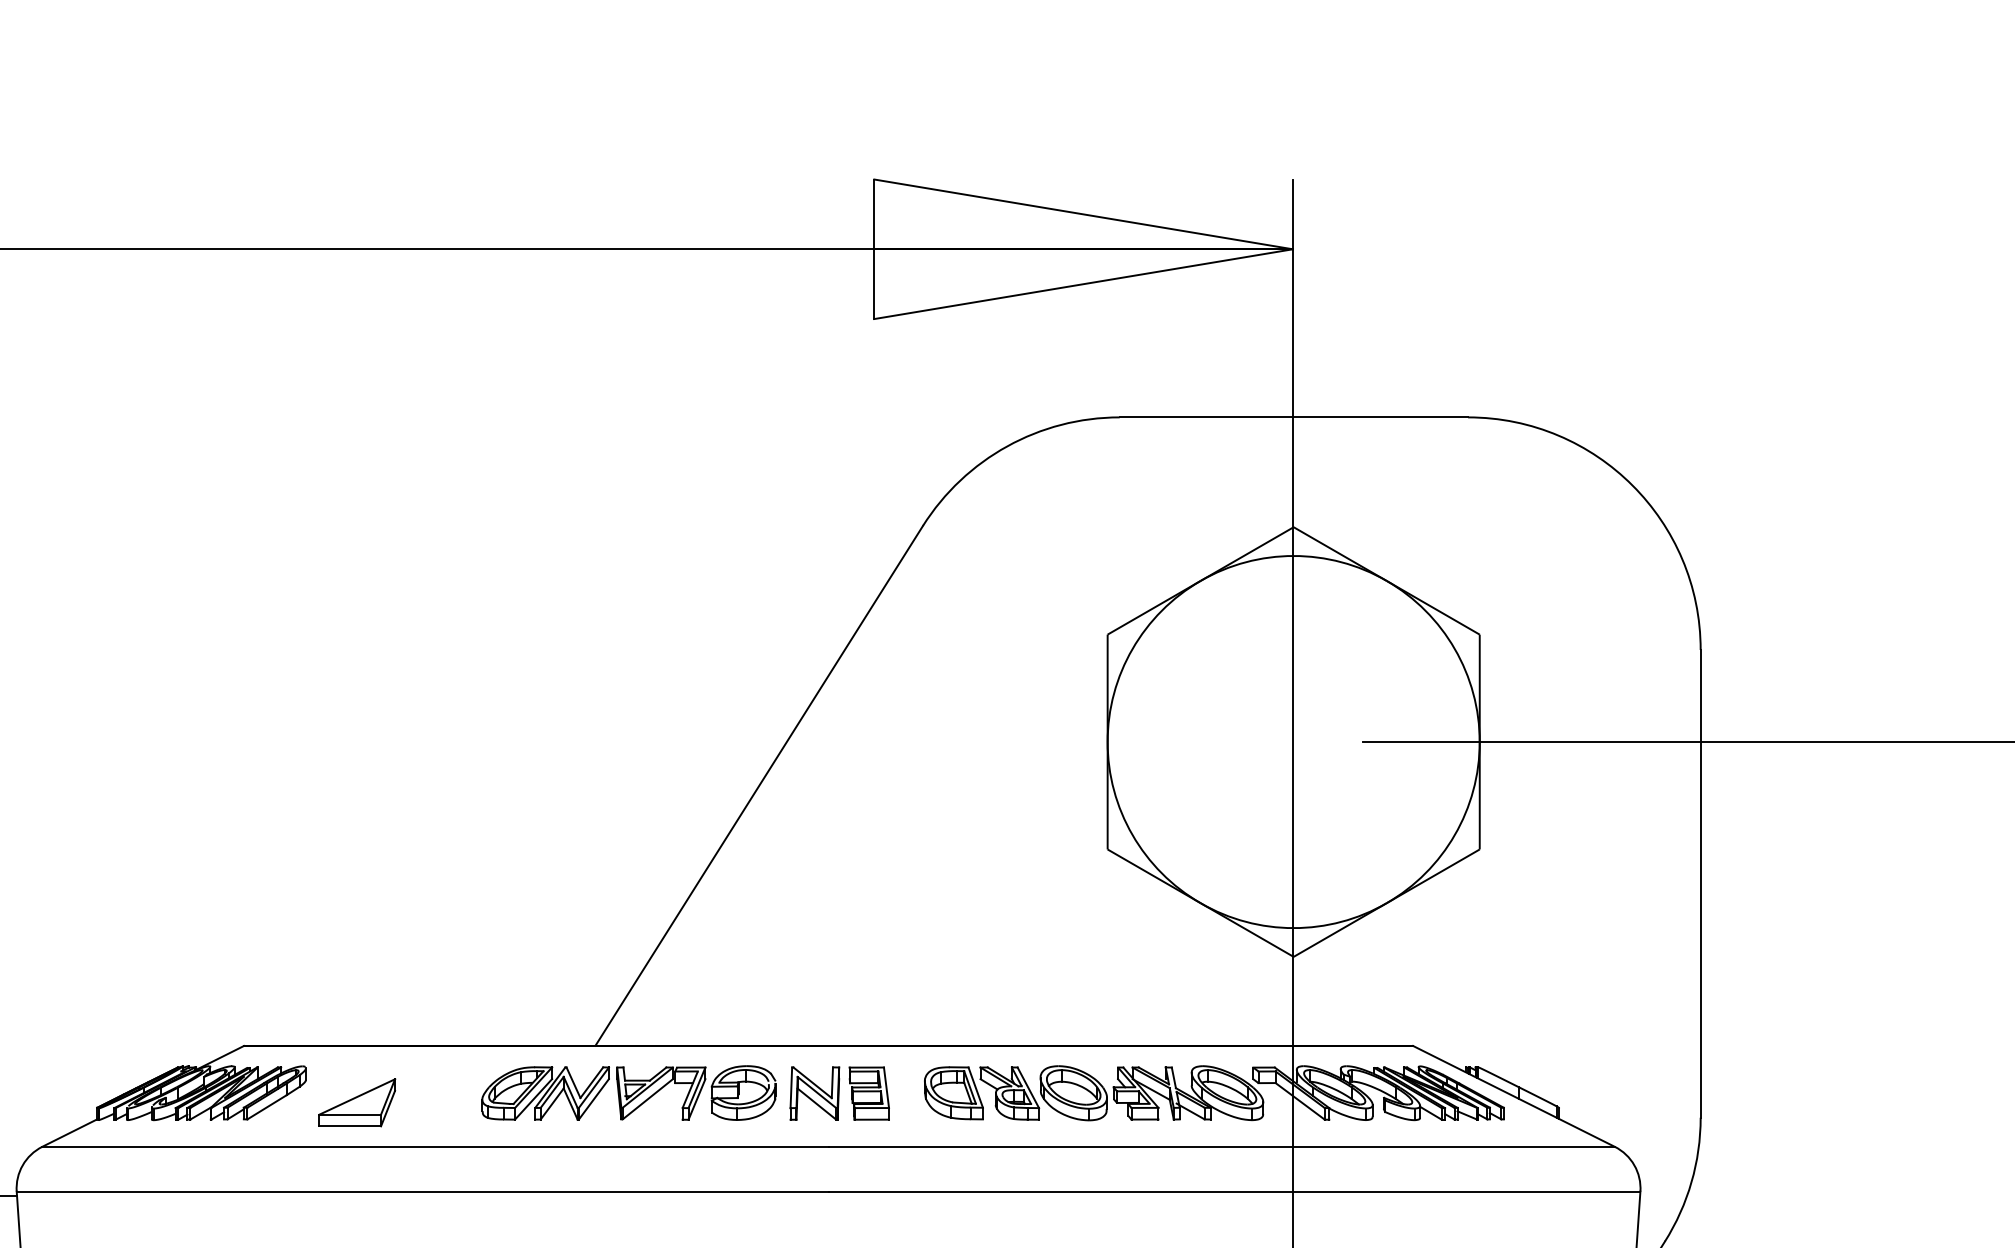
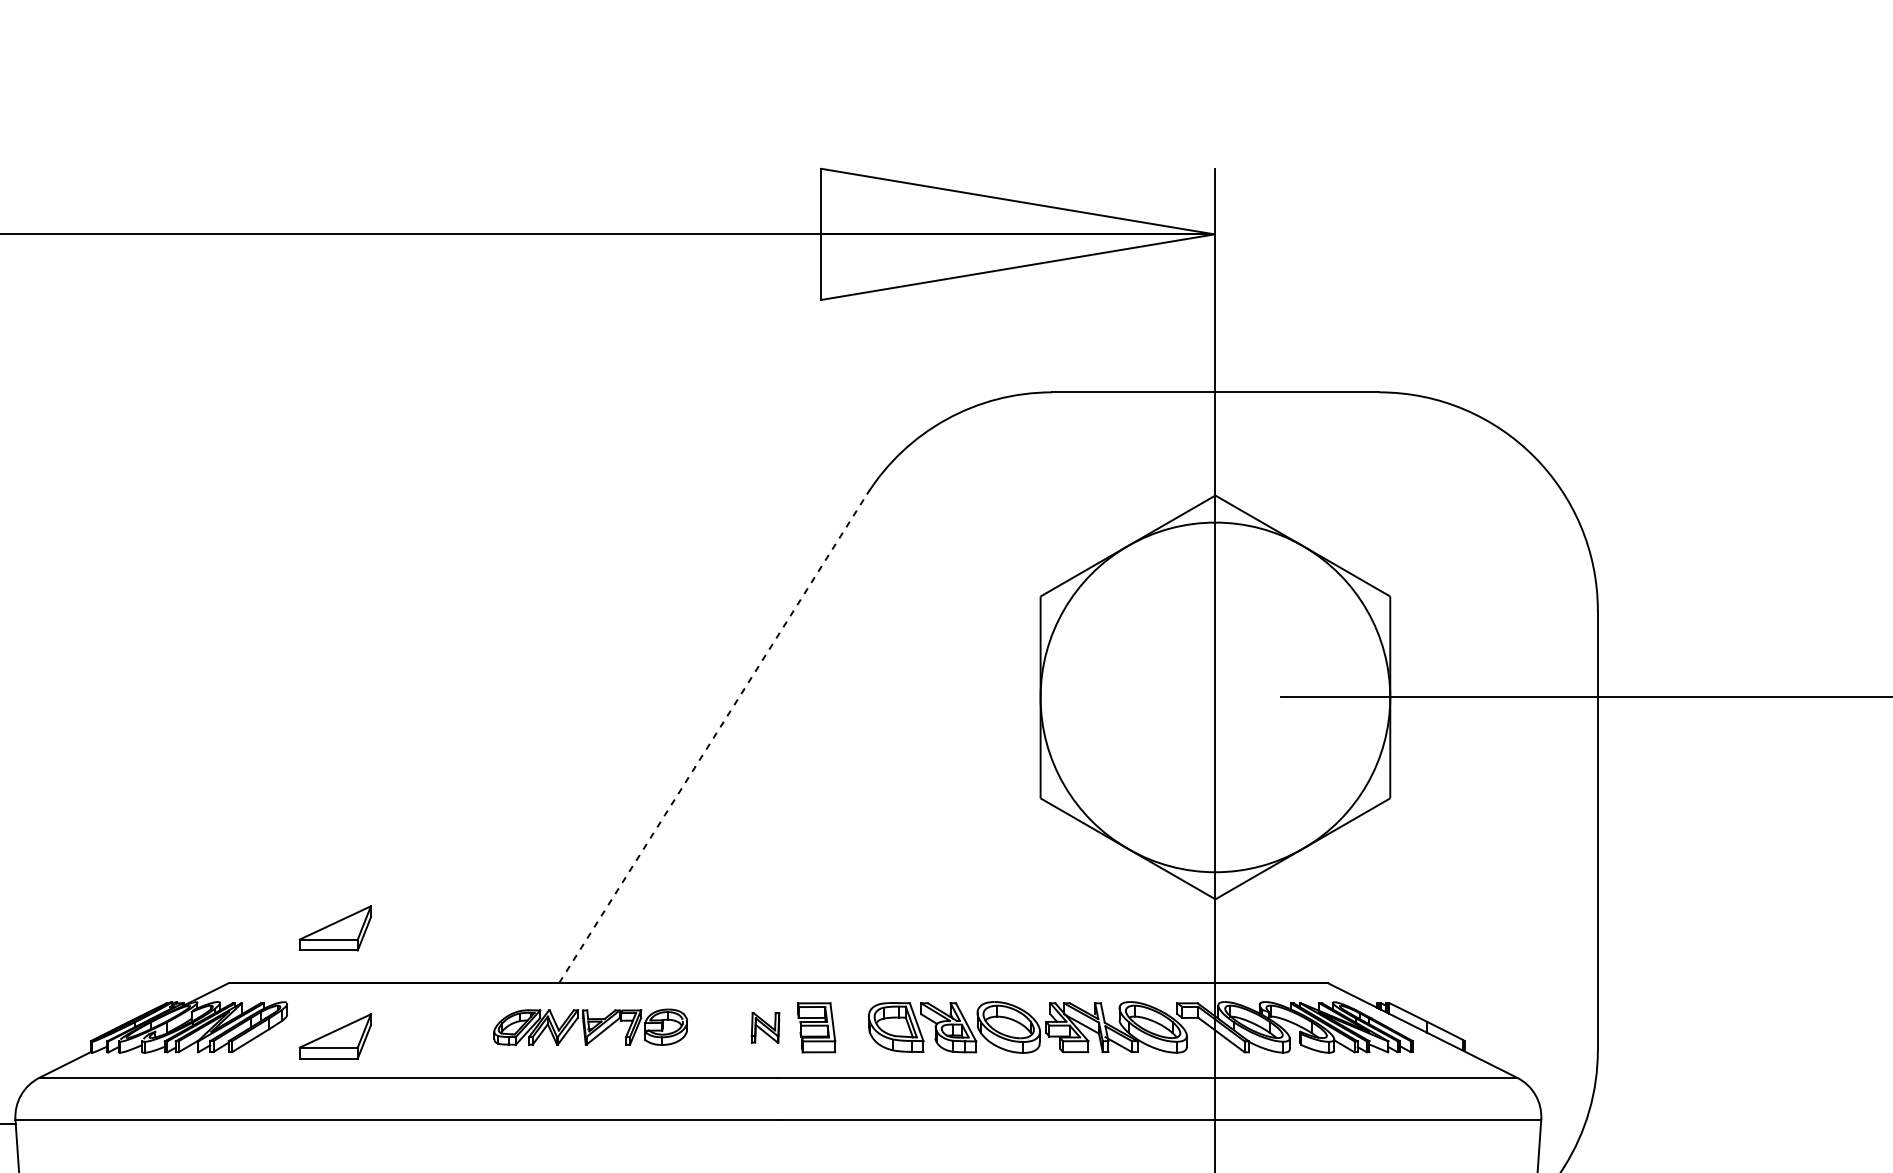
line: (759, 785) -> (713, 738), solid -> dashed
part: (357, 987) -> (335, 928), added
part: (628, 1092) -> (590, 1026), size x0.7
part: (814, 1093) -> (765, 1027), size x0.6

